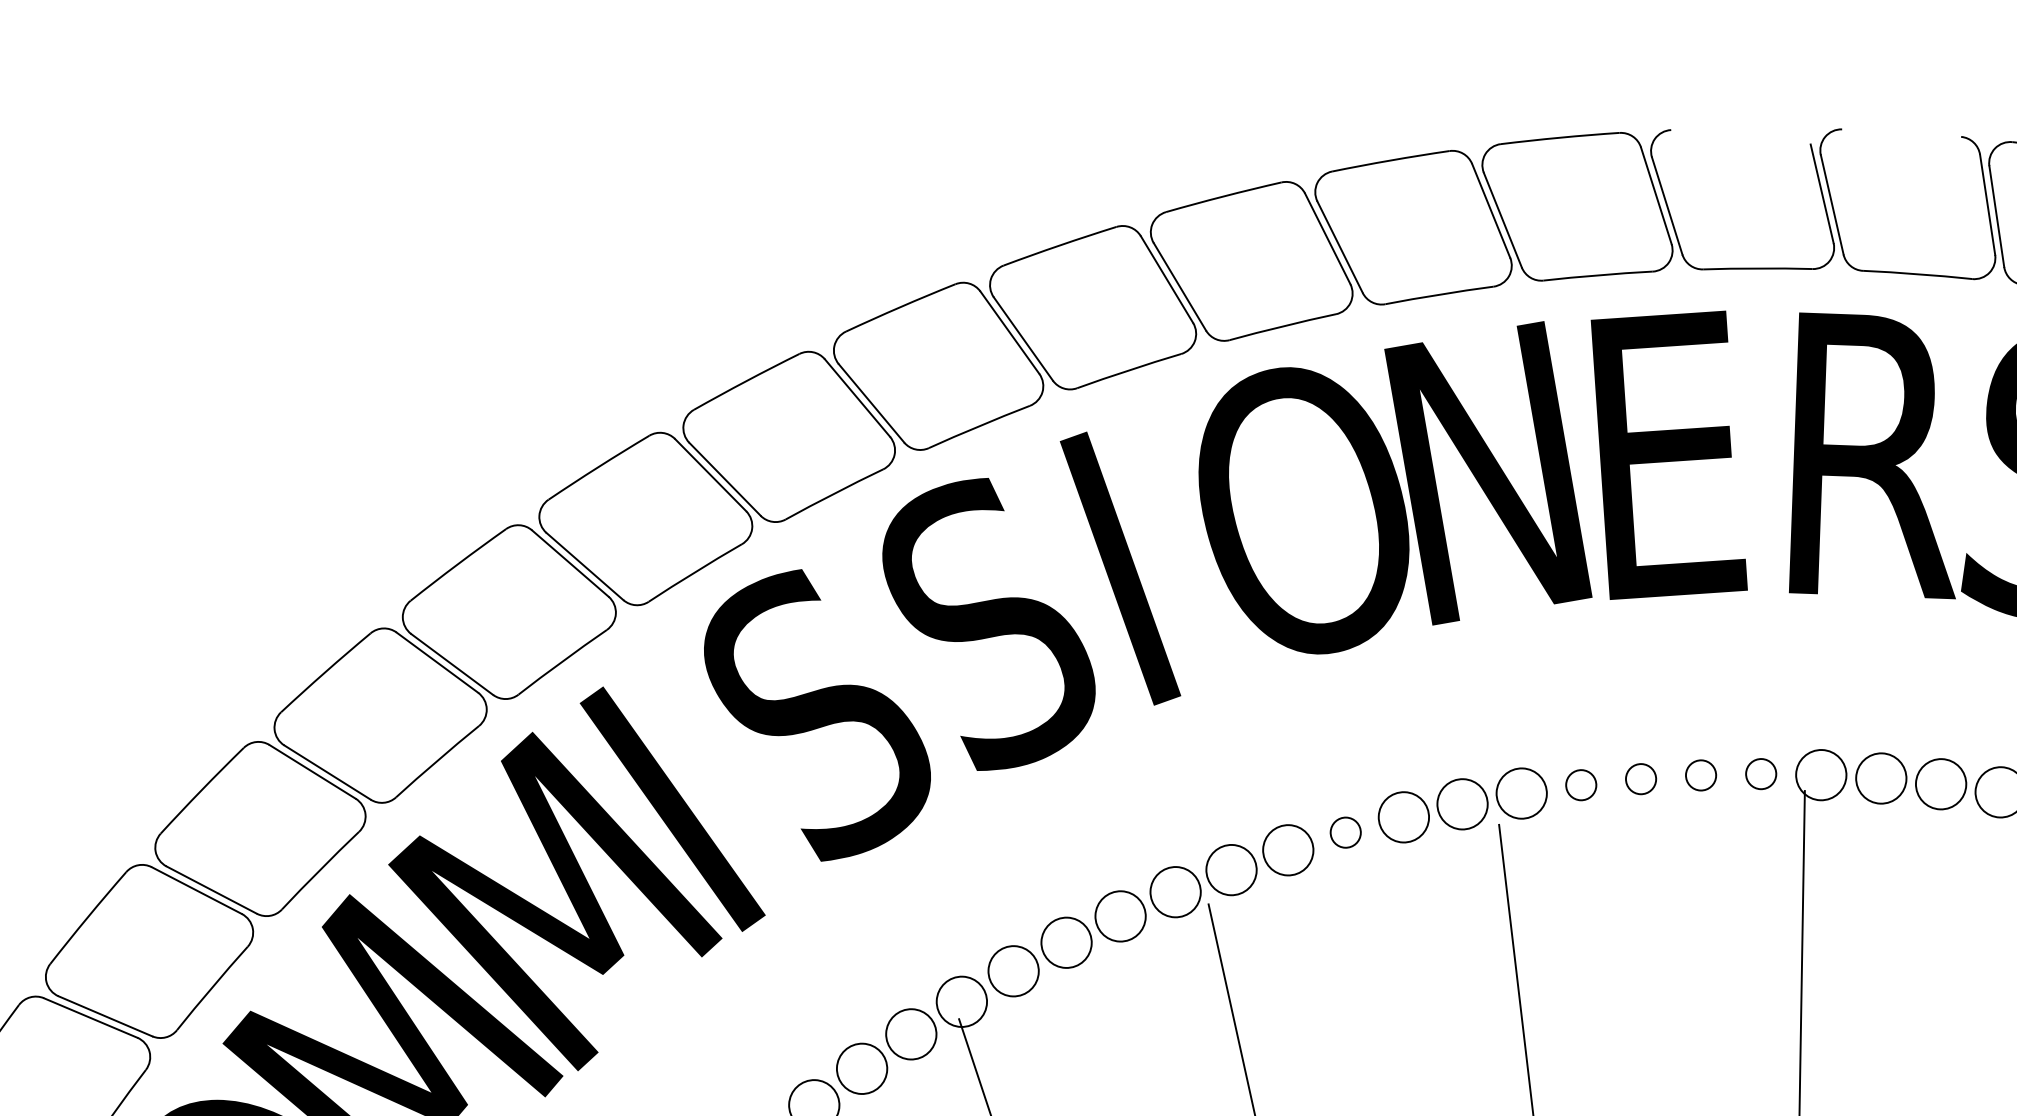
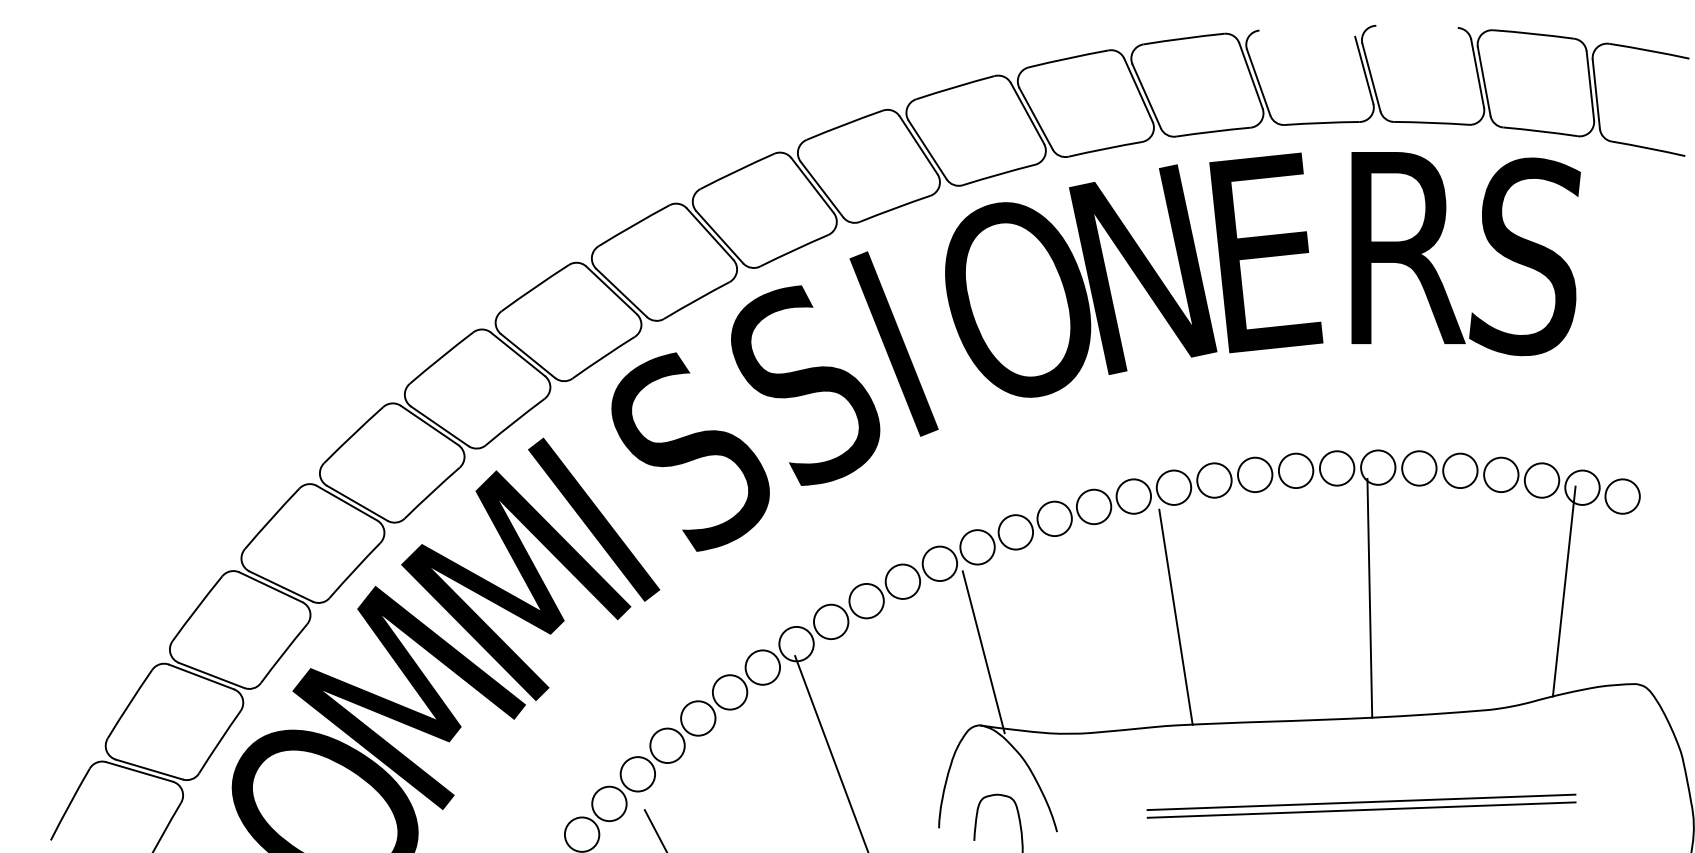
circle: (1700, 774) -> (1295, 470), size x1.67
circle: (1760, 774) -> (1336, 468), size x1.67
circle: (1640, 778) -> (1254, 474), size x1.67
circle: (1581, 785) -> (1214, 480), size x1.67
circle: (1345, 832) -> (1054, 518), size x1.67

